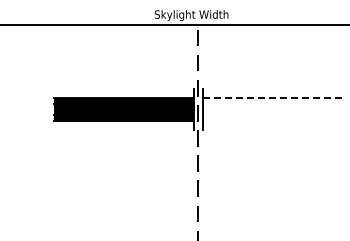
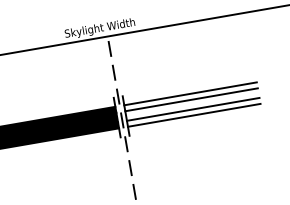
line: (272, 98) -> (190, 94), dashed -> solid
line: (272, 104) -> (191, 99), added
line: (272, 114) -> (192, 109), added
line: (272, 120) -> (193, 115), added

